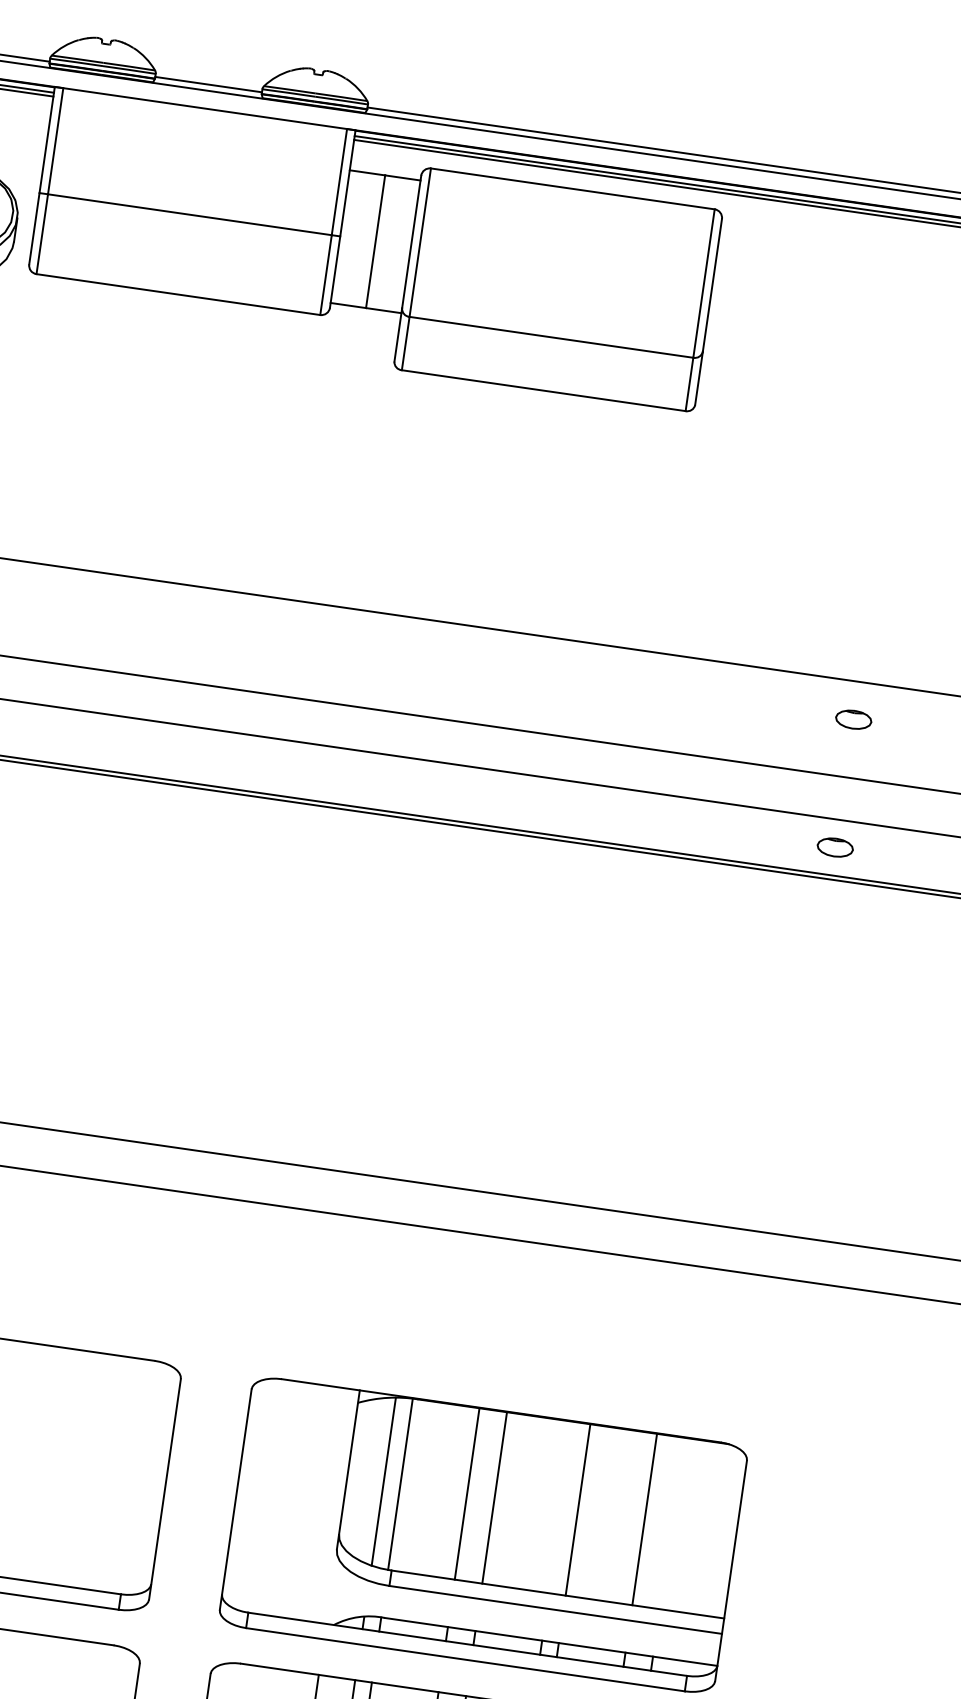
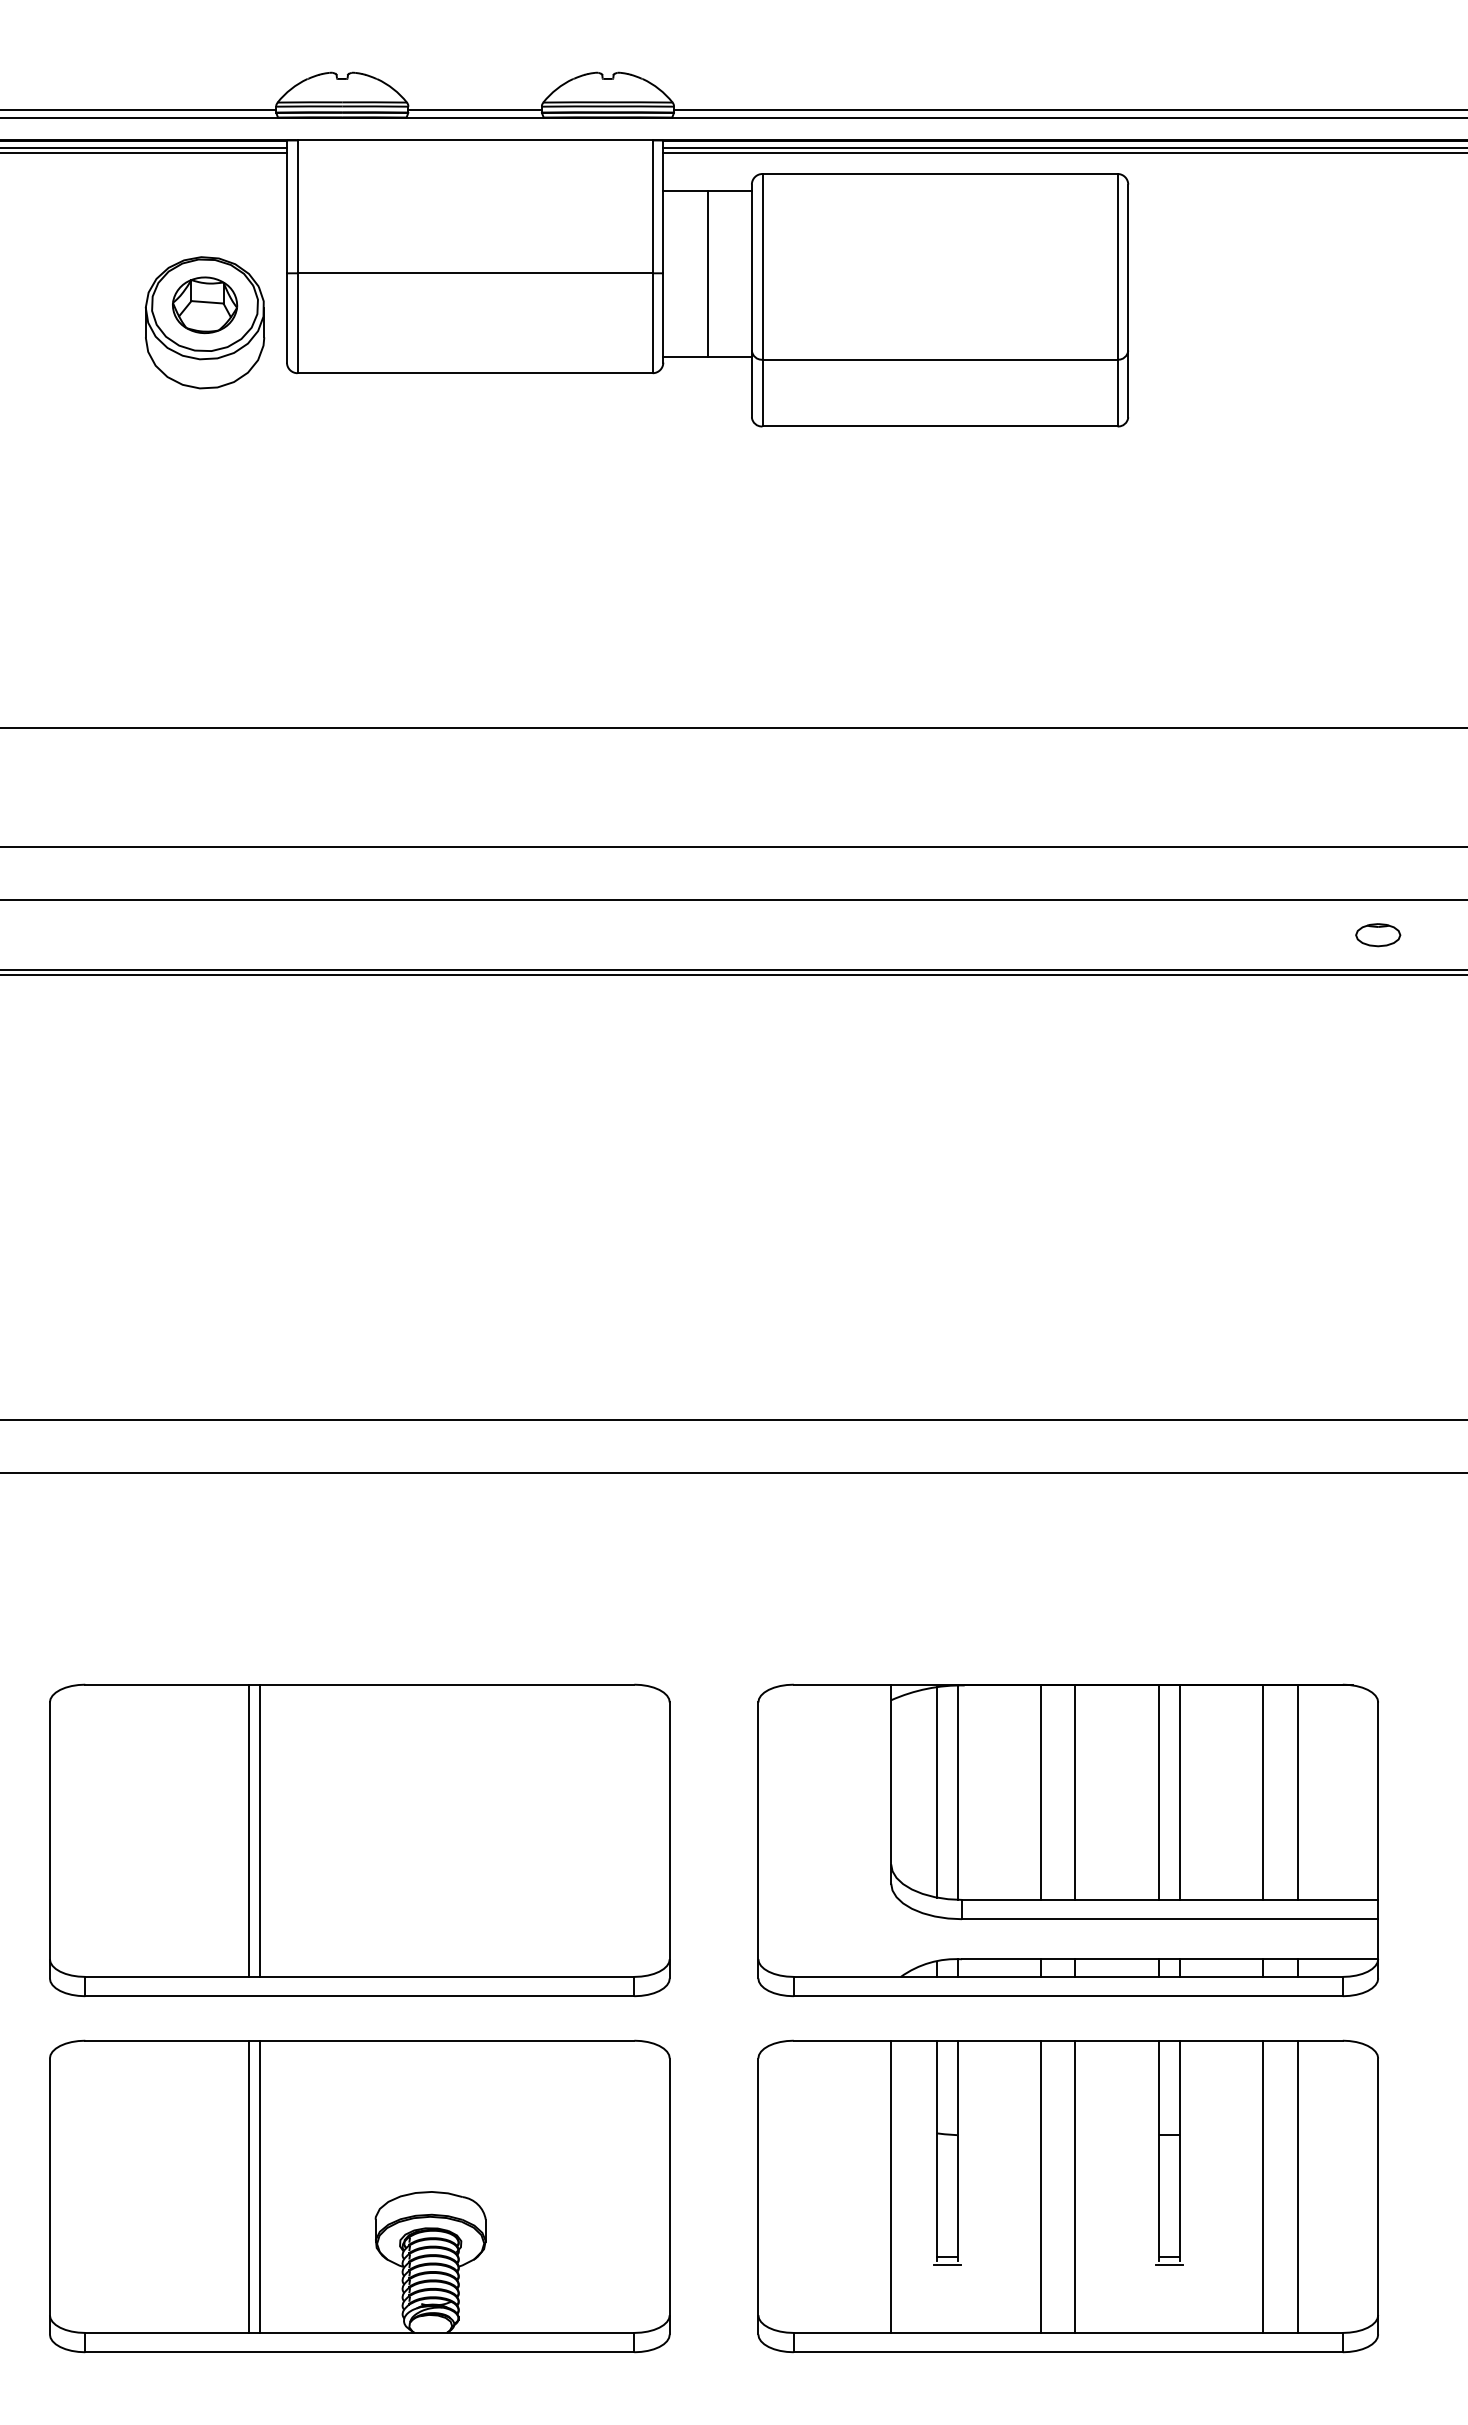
part: (853, 720) -> (1378, 775), removed
line: (561, 1507) -> (1158, 1792), added
line: (672, 1523) -> (1297, 1792), added

